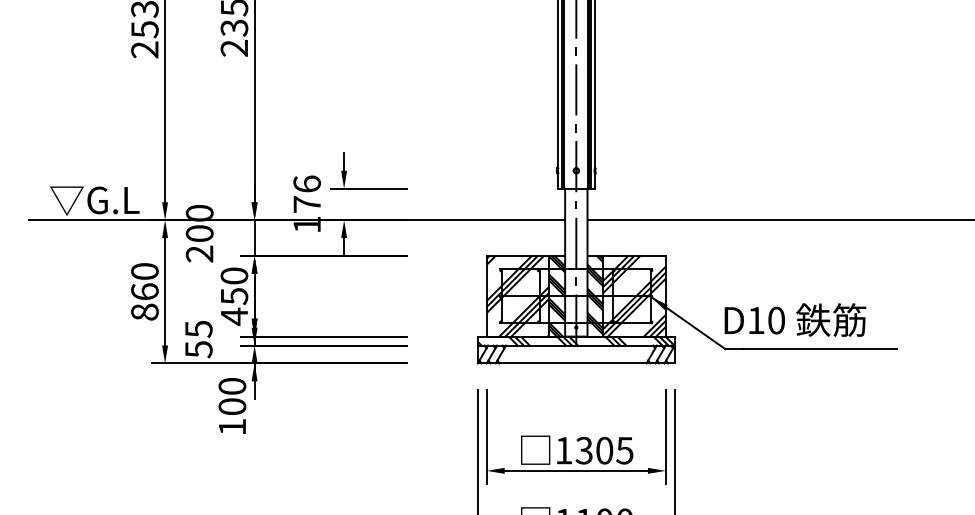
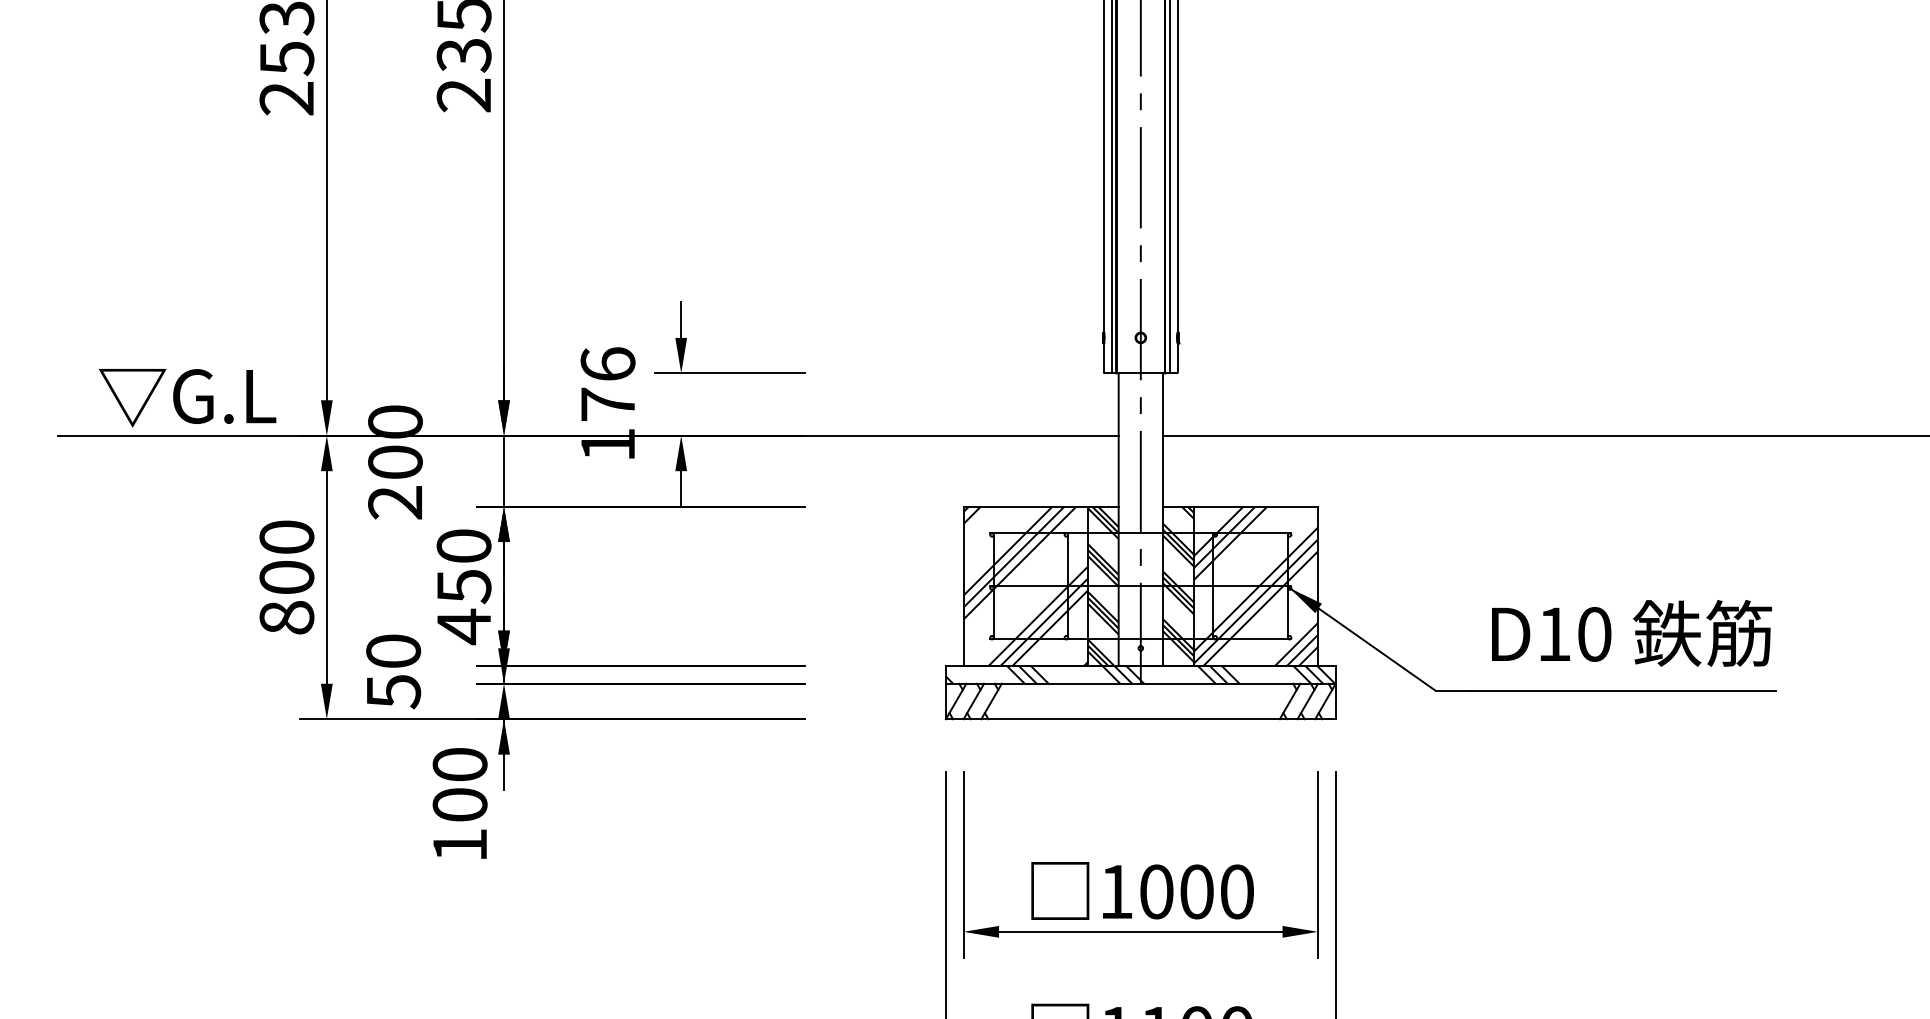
text: (144, 291) -> (286, 576), 860 -> 800
text: (795, 319) -> (1632, 632), moved
text: (198, 328) -> (392, 650), 55 -> 50
text: (604, 450) -> (1196, 891), 1305 -> 1000

